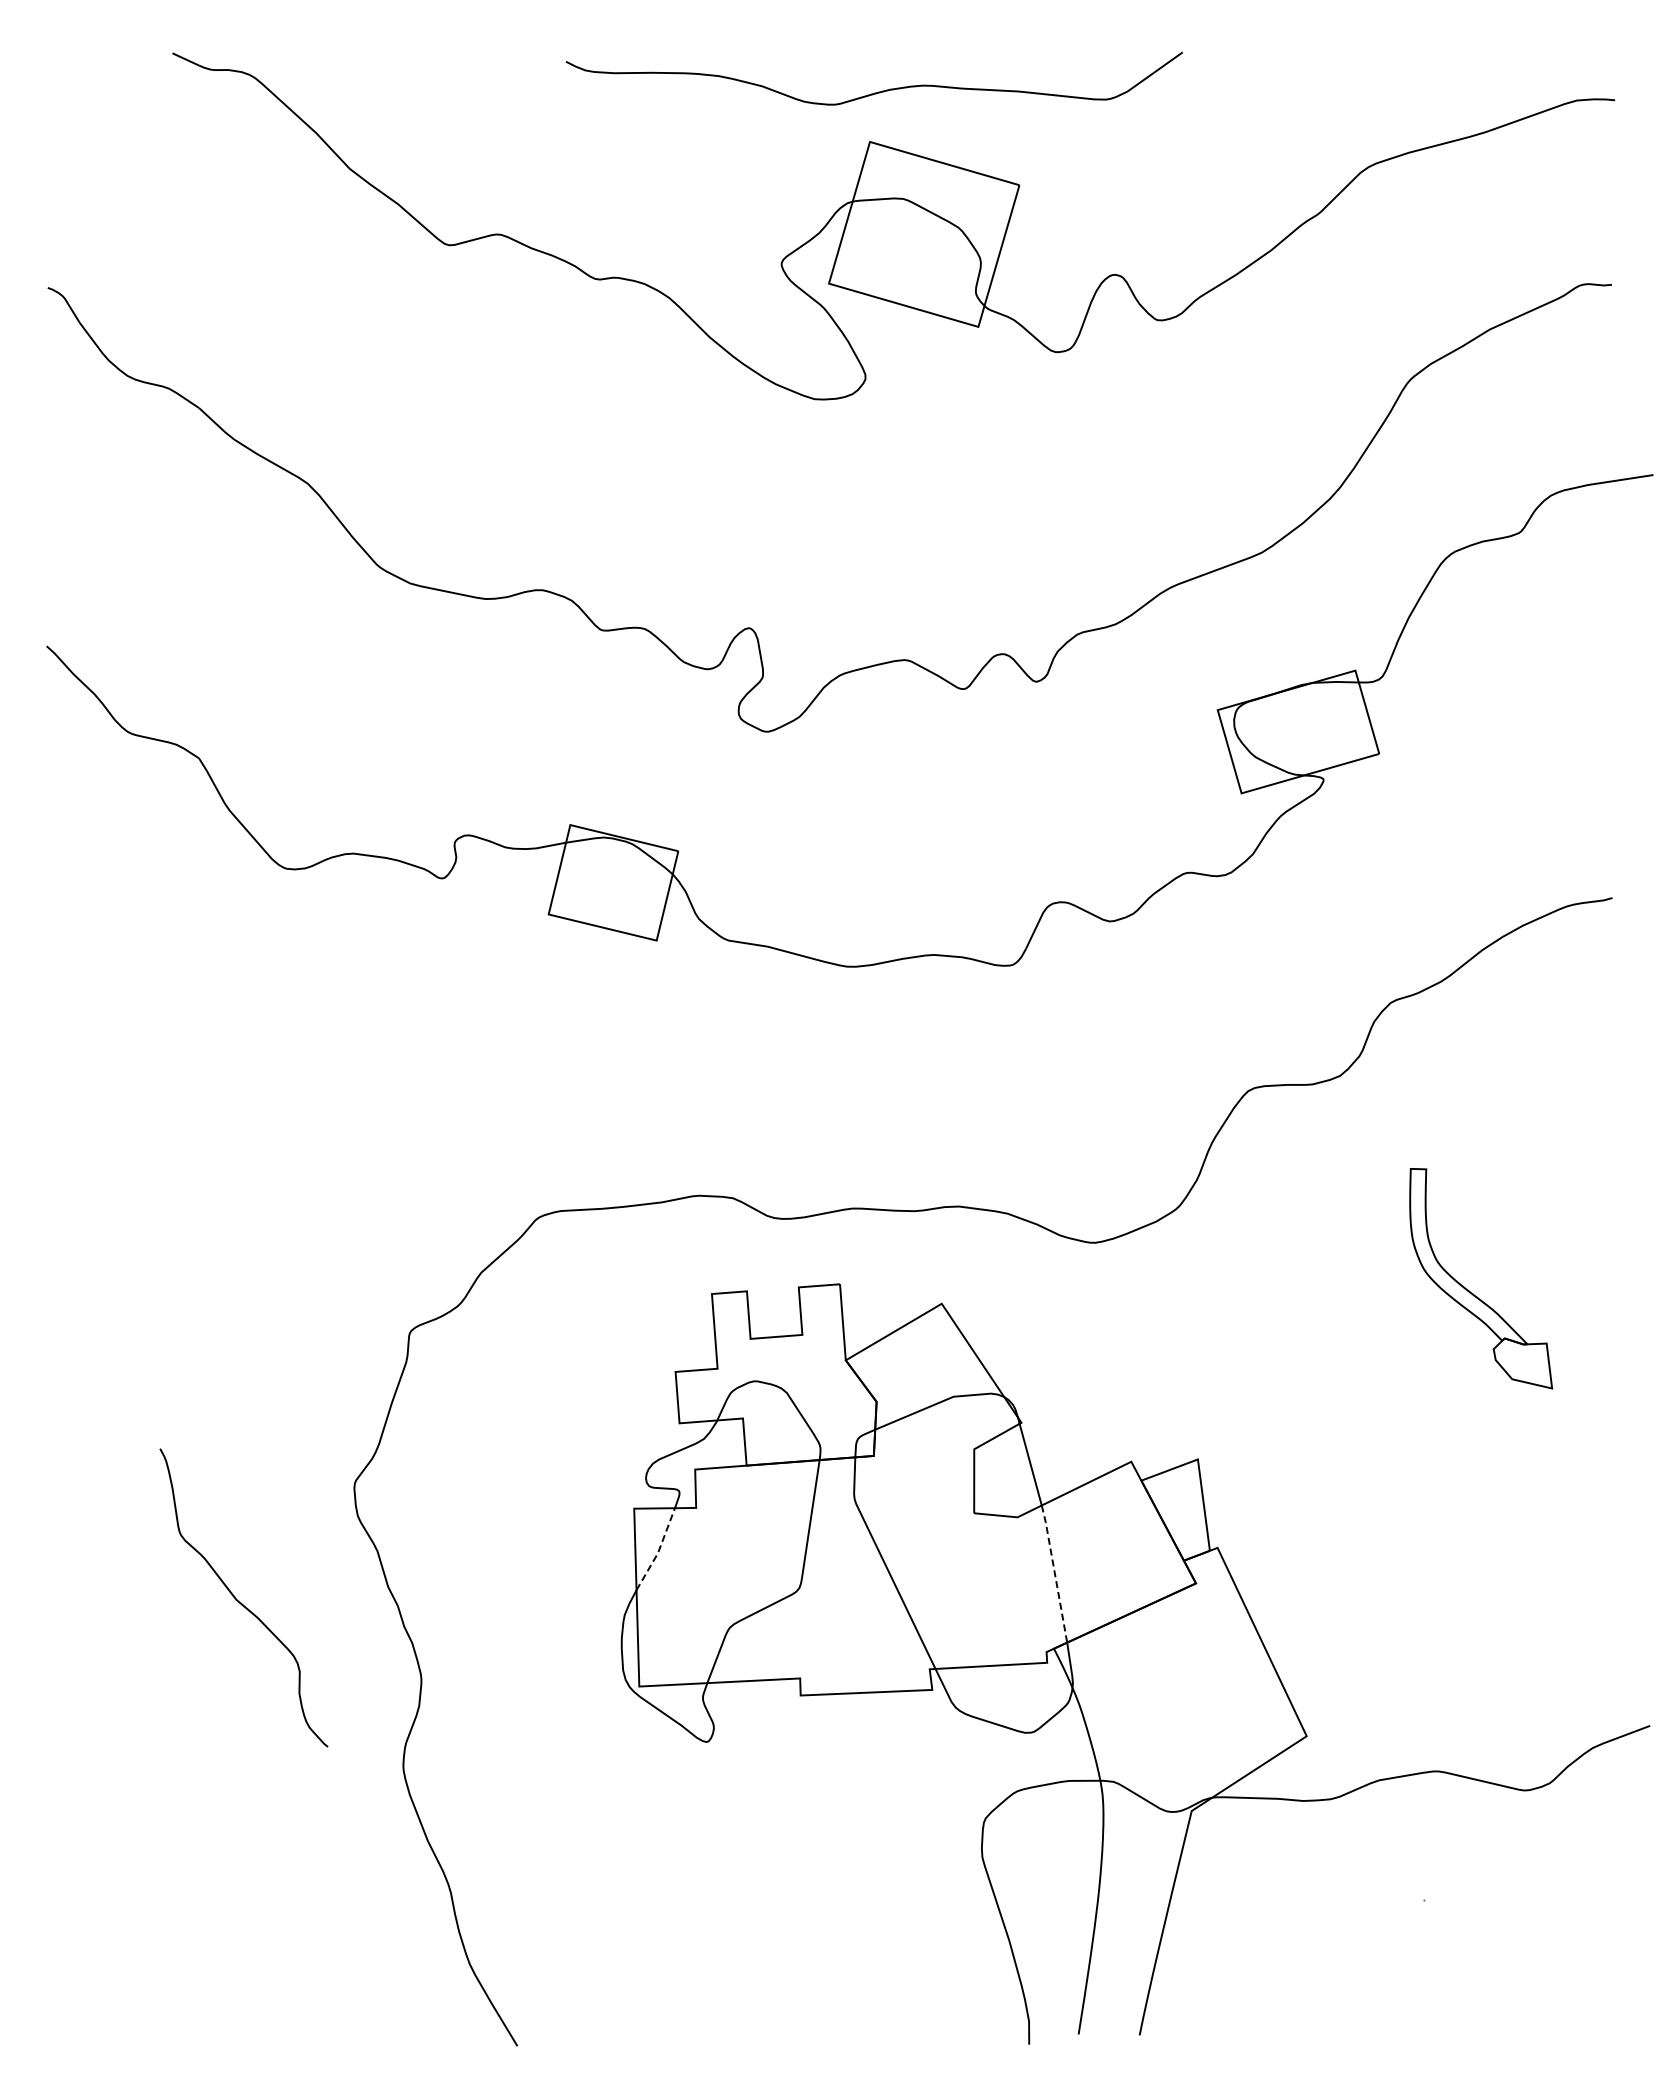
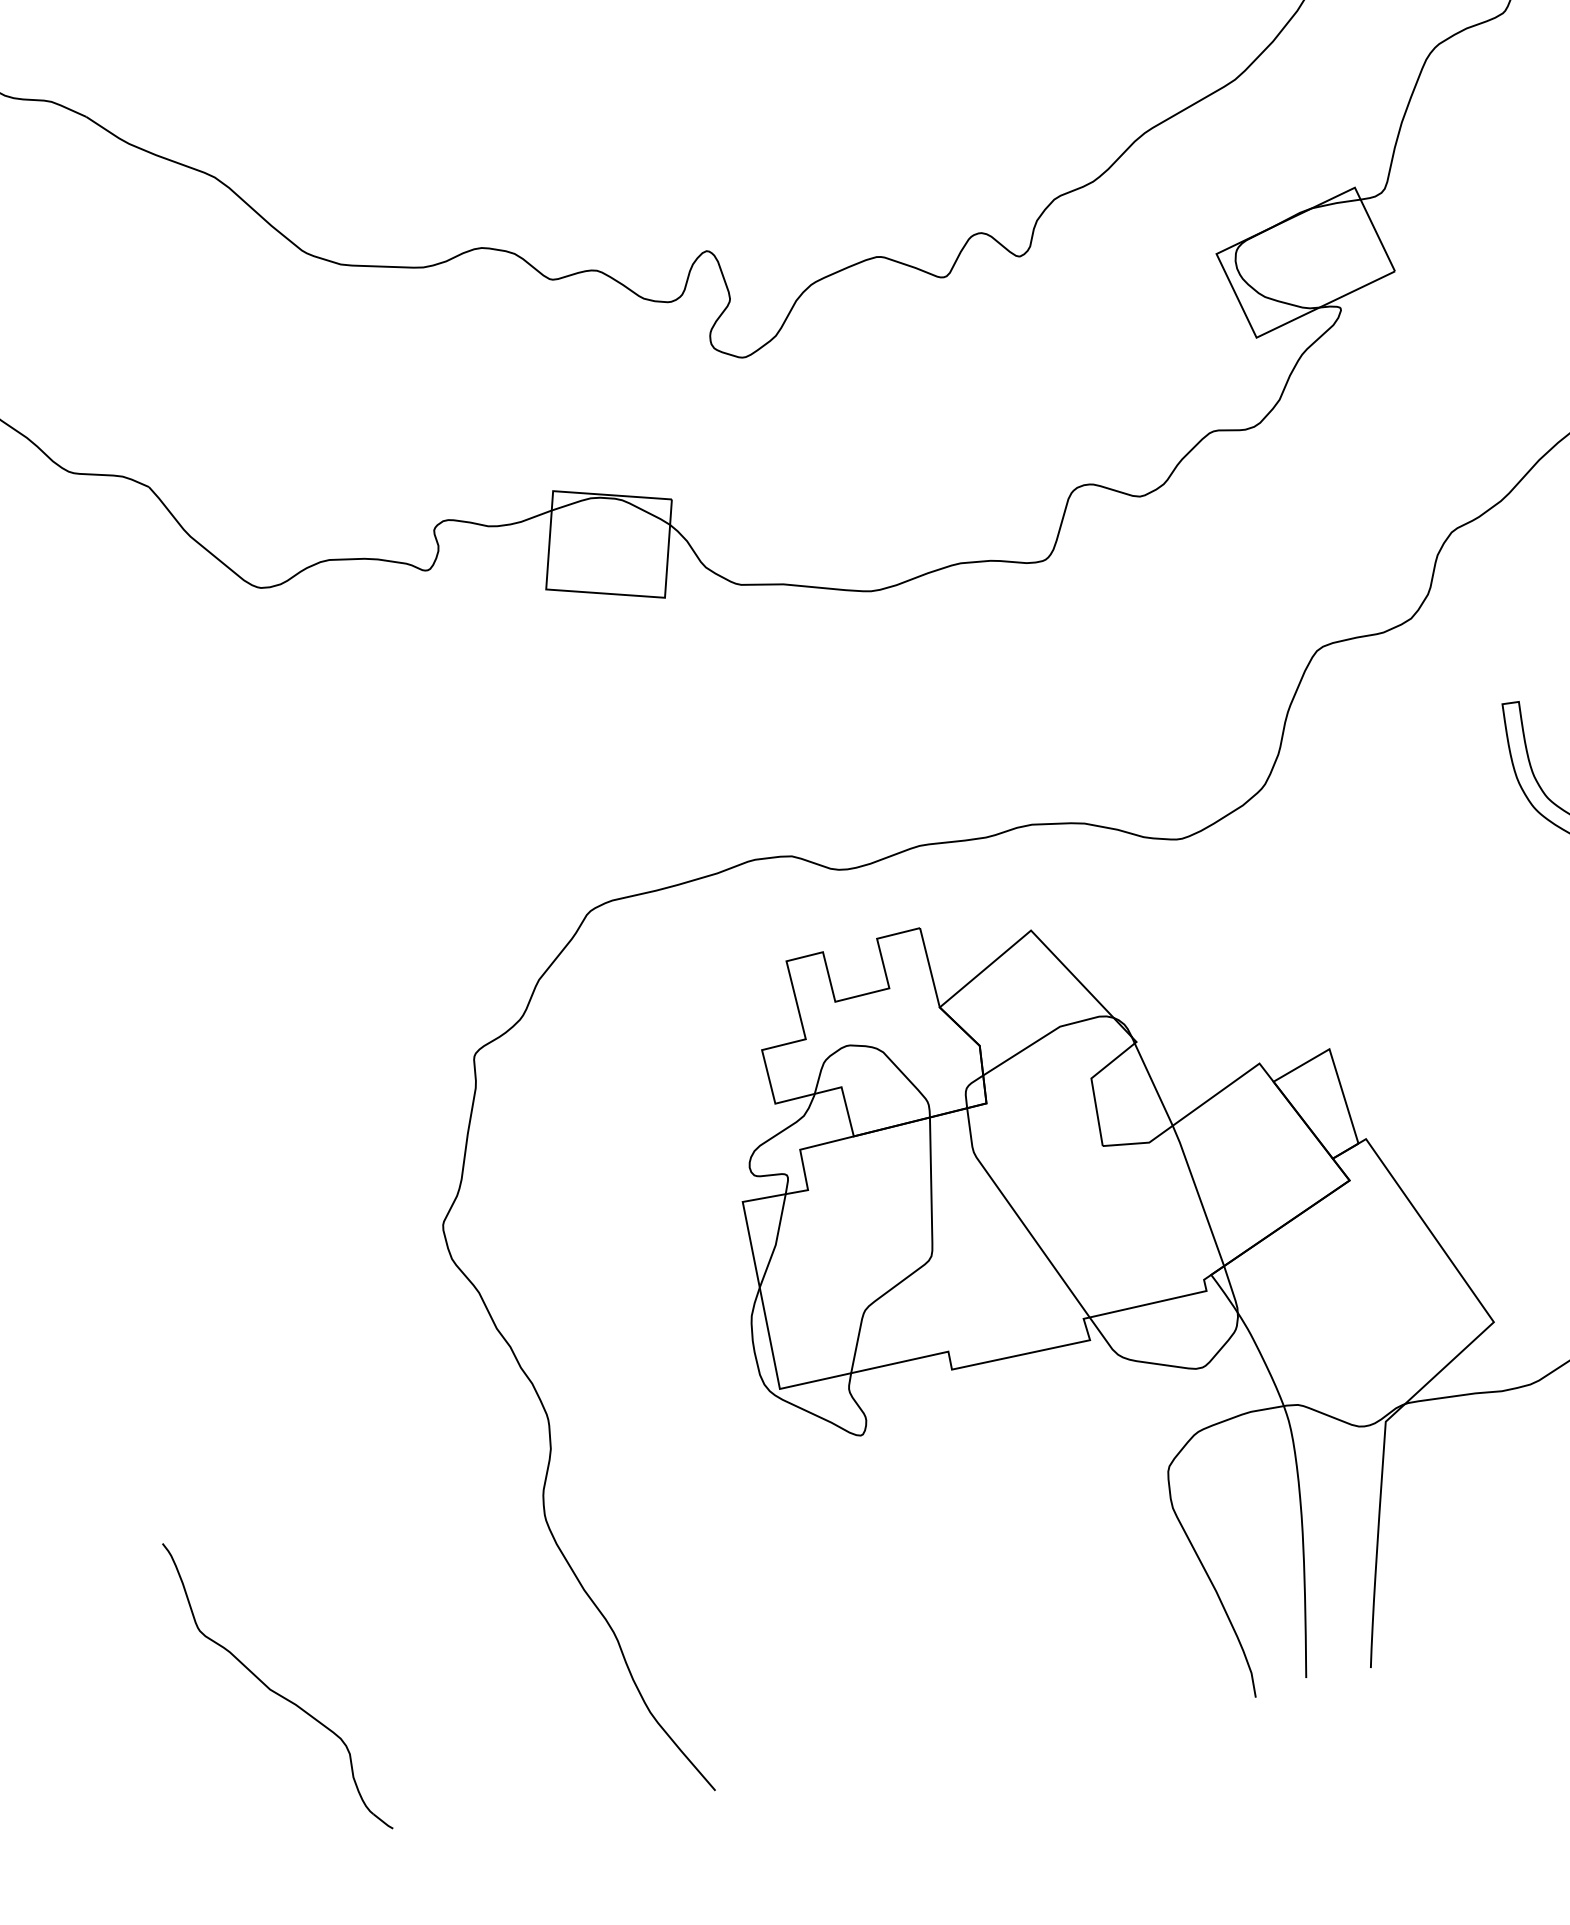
line: (658, 1550) -> (775, 1241), dashed -> solid
line: (1054, 1573) -> (1198, 1195), dashed -> solid
part: (243, 1597) -> (277, 1685), moved

